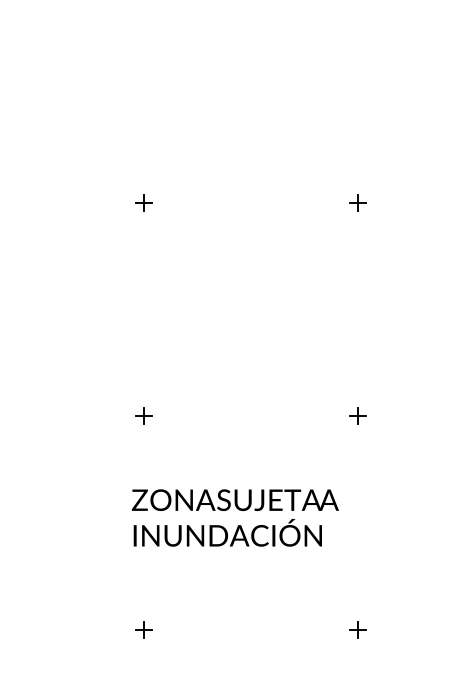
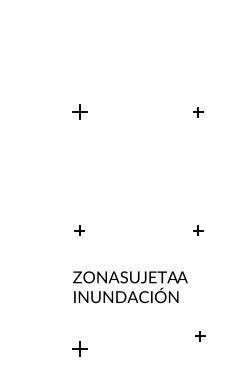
part: (143, 202) -> (79, 112), size x1.6
part: (143, 630) -> (79, 349), size x1.6
part: (358, 630) -> (200, 336), moved

